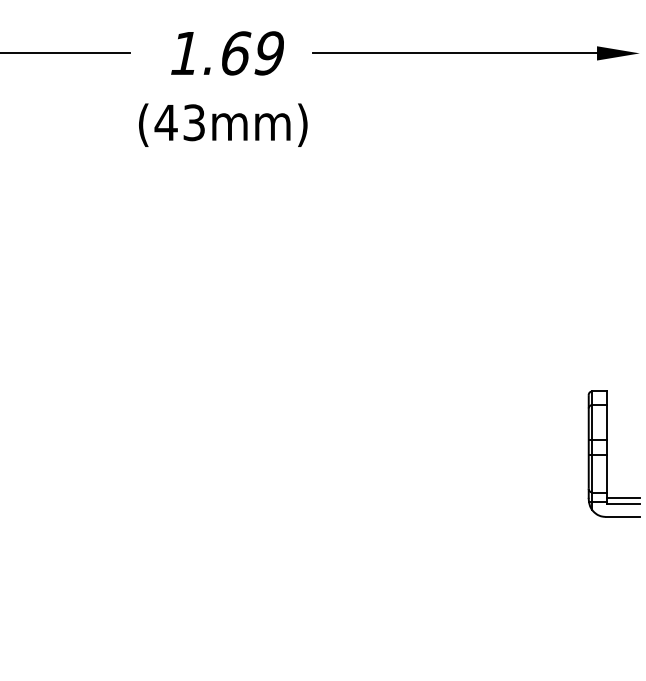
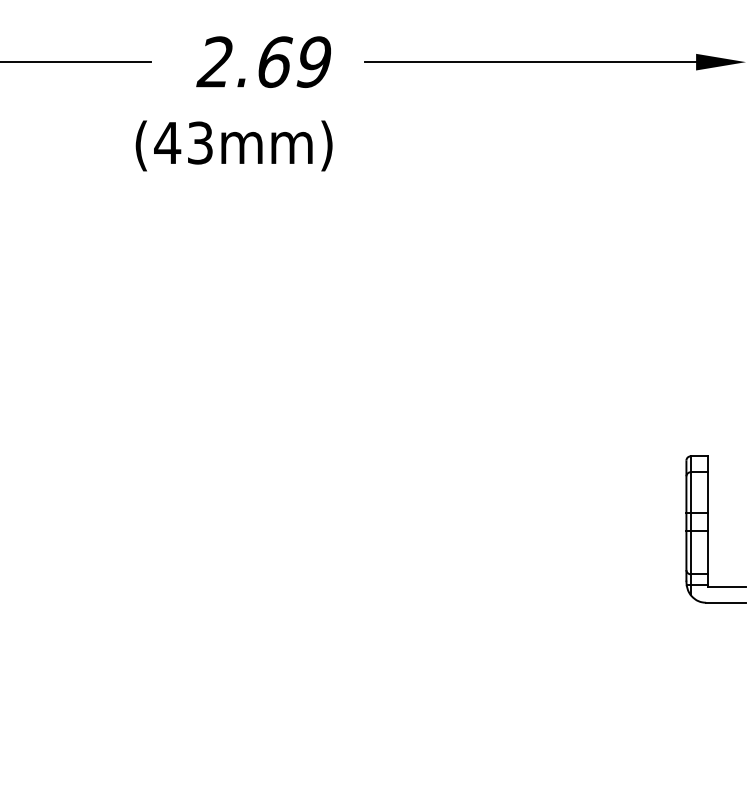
text: (184, 52) -> (214, 61), 1.69 -> 2.69
text: (222, 124) -> (233, 145), moved
line: (623, 498) -> (727, 581), removed

